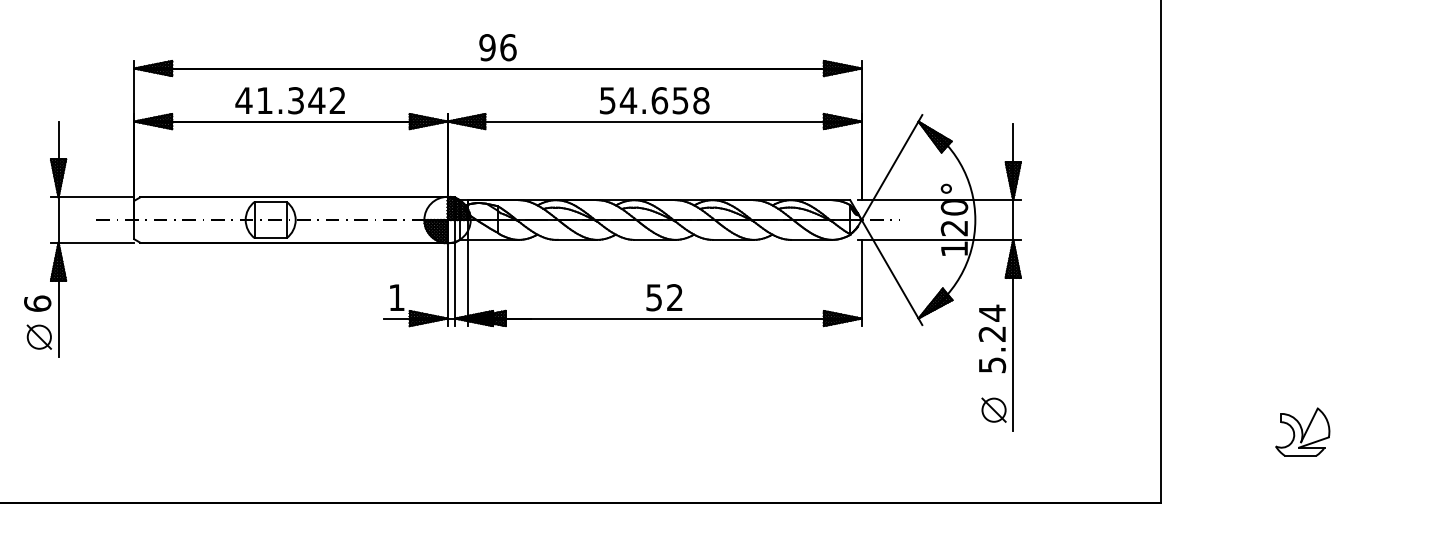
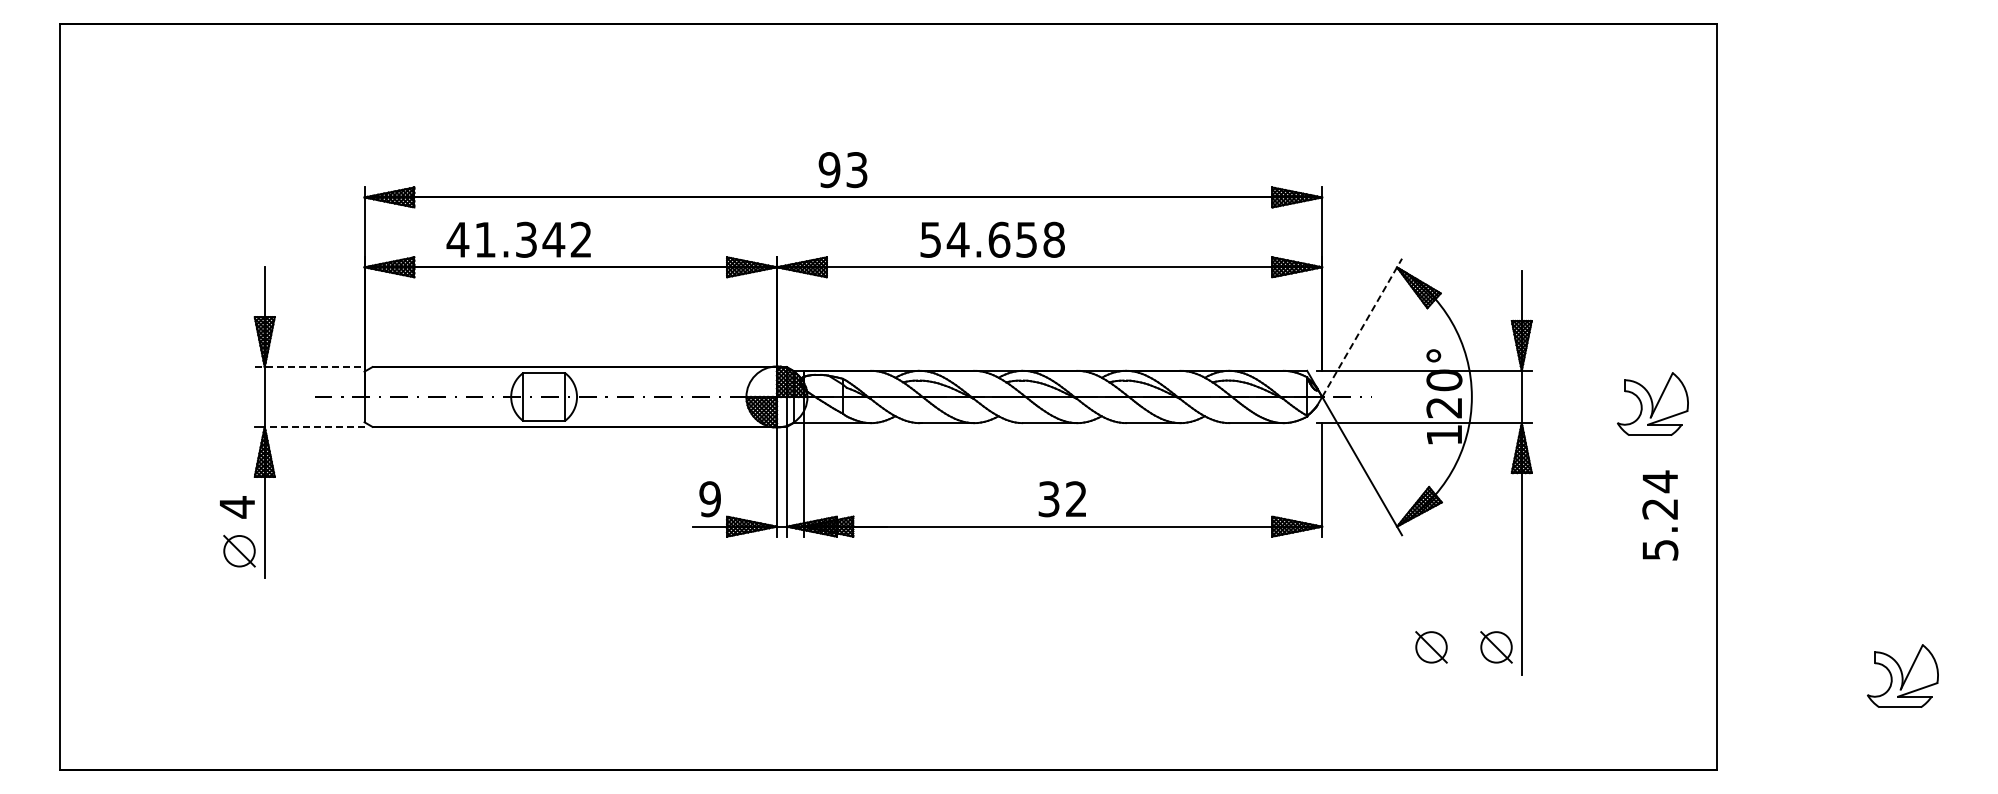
text: (508, 48) -> (857, 170), 96 -> 93
text: (289, 100) -> (518, 239), moved
text: (654, 100) -> (992, 239), moved
line: (892, 167) -> (1362, 327), solid -> dashed
line: (92, 197) -> (309, 367), solid -> dashed
part: (1112, 224) -> (1652, 403), added
line: (96, 242) -> (314, 426), solid -> dashed
text: (396, 297) -> (709, 499), 1 -> 9
text: (654, 297) -> (1049, 498), 52 -> 32
text: (37, 303) -> (237, 507), 6 -> 4
text: (992, 338) -> (1660, 515), moved
part: (944, 410) -> (1431, 647), added

